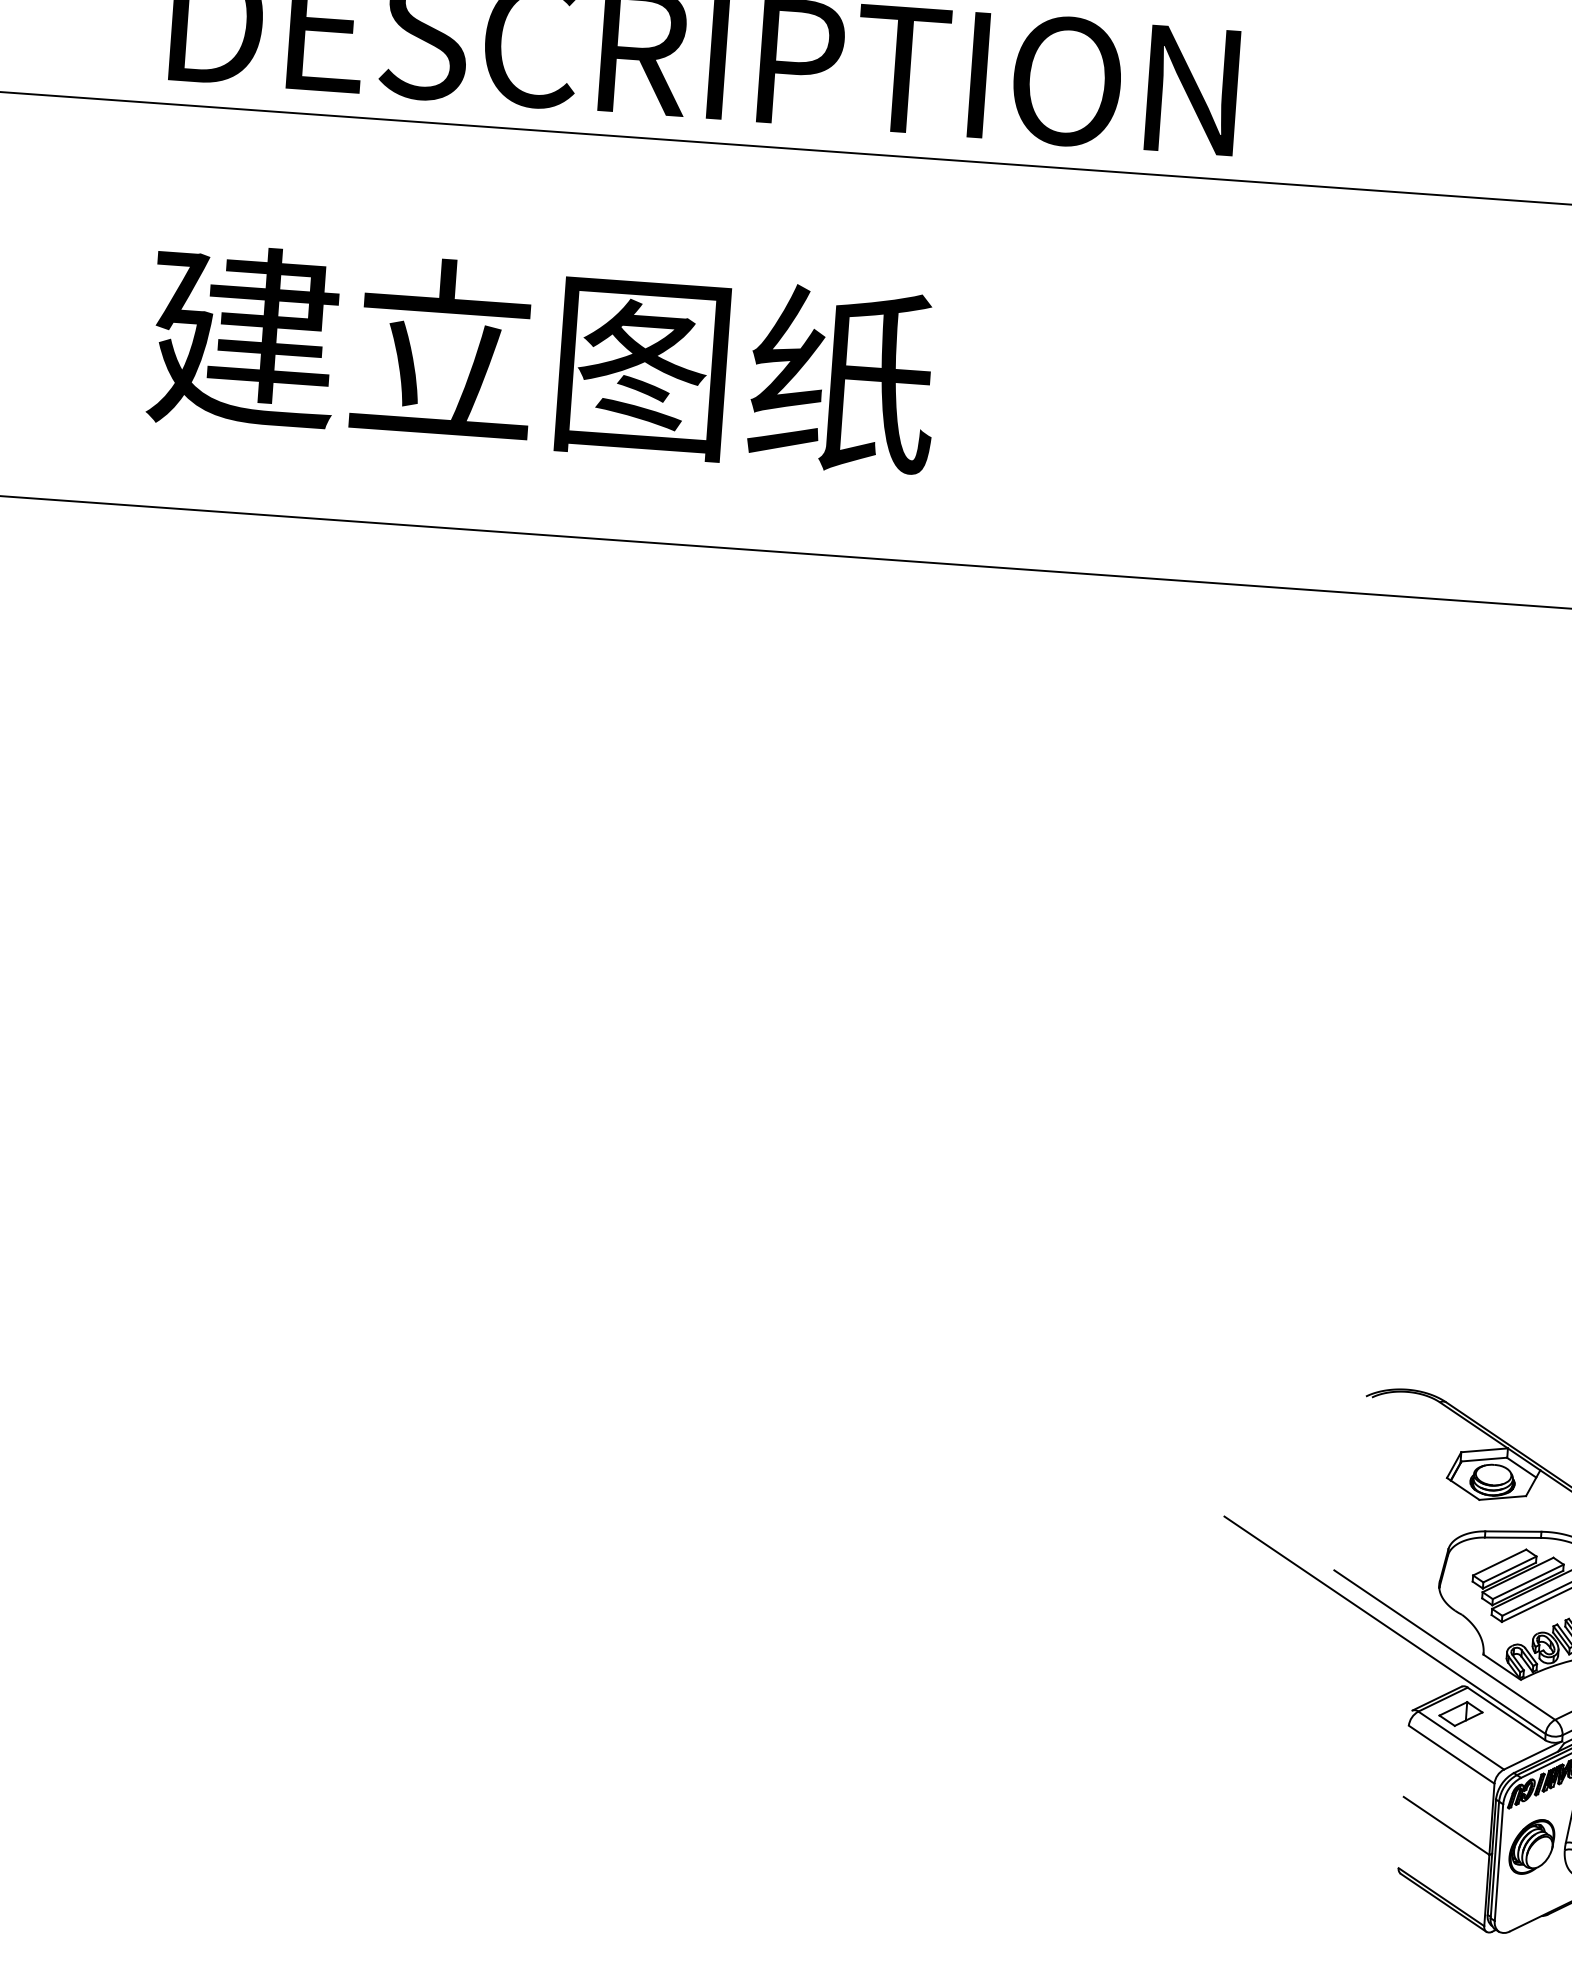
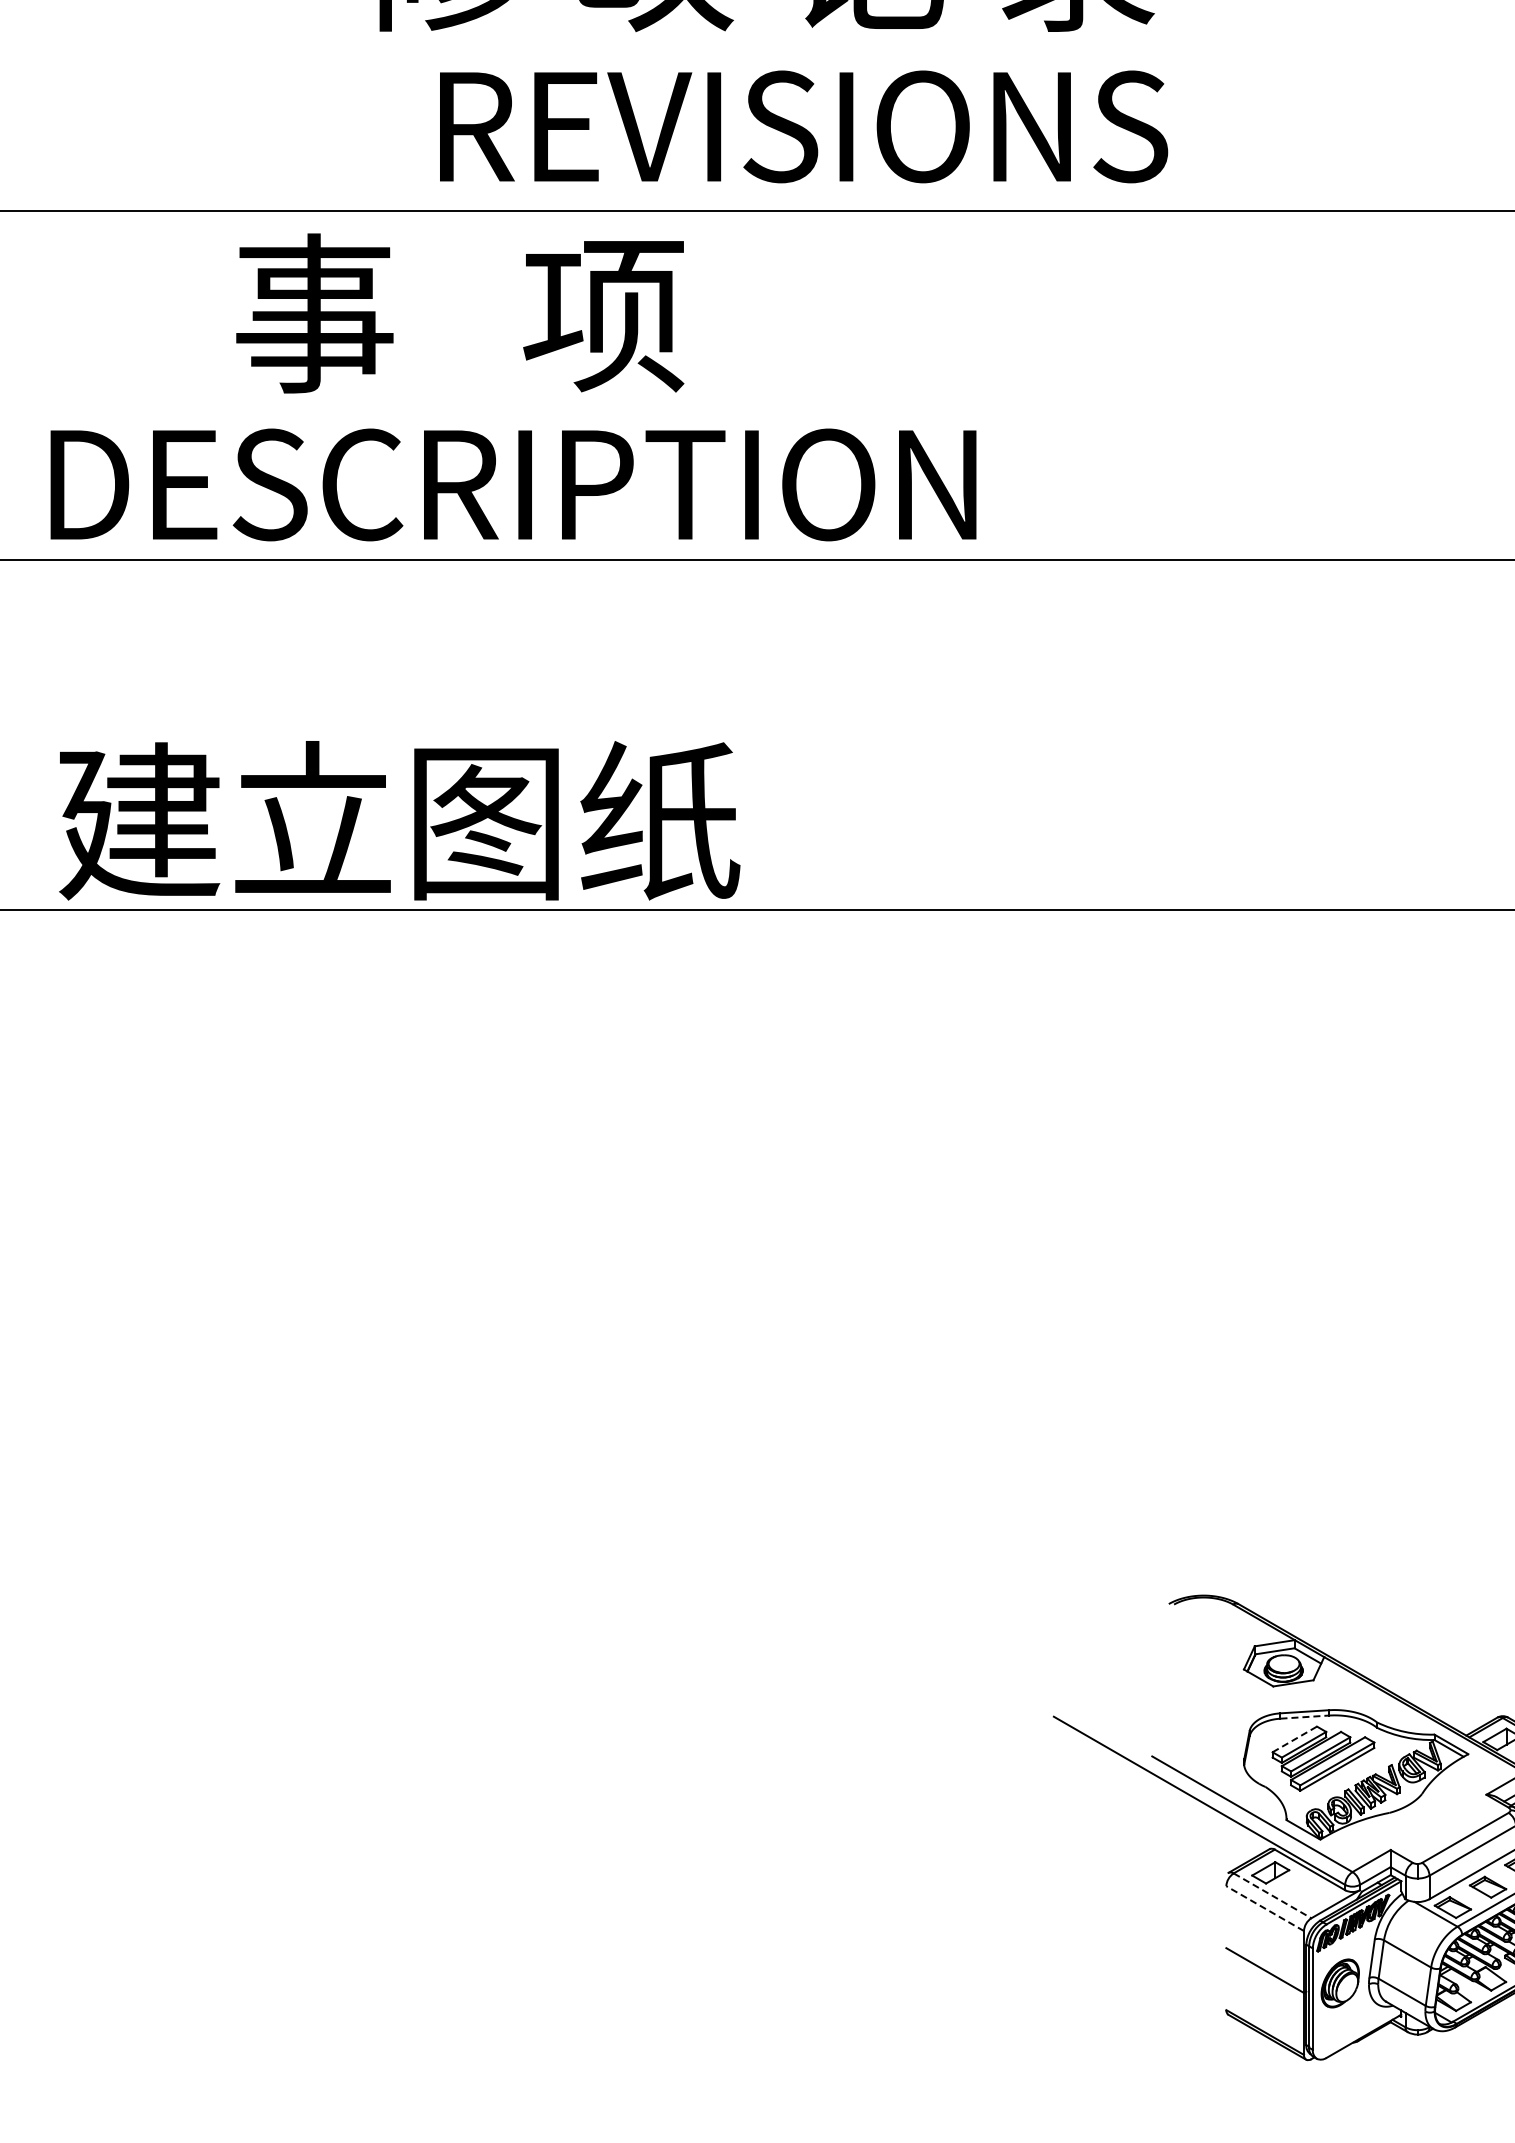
text: (543, 357) -> (399, 820), moved
line: (1513, 1538) -> (1305, 1717), solid -> dashed
line: (1499, 1562) -> (1294, 1739), solid -> dashed
line: (1461, 1740) -> (1272, 1895), solid -> dashed
line: (1452, 1754) -> (1265, 1908), solid -> dashed

